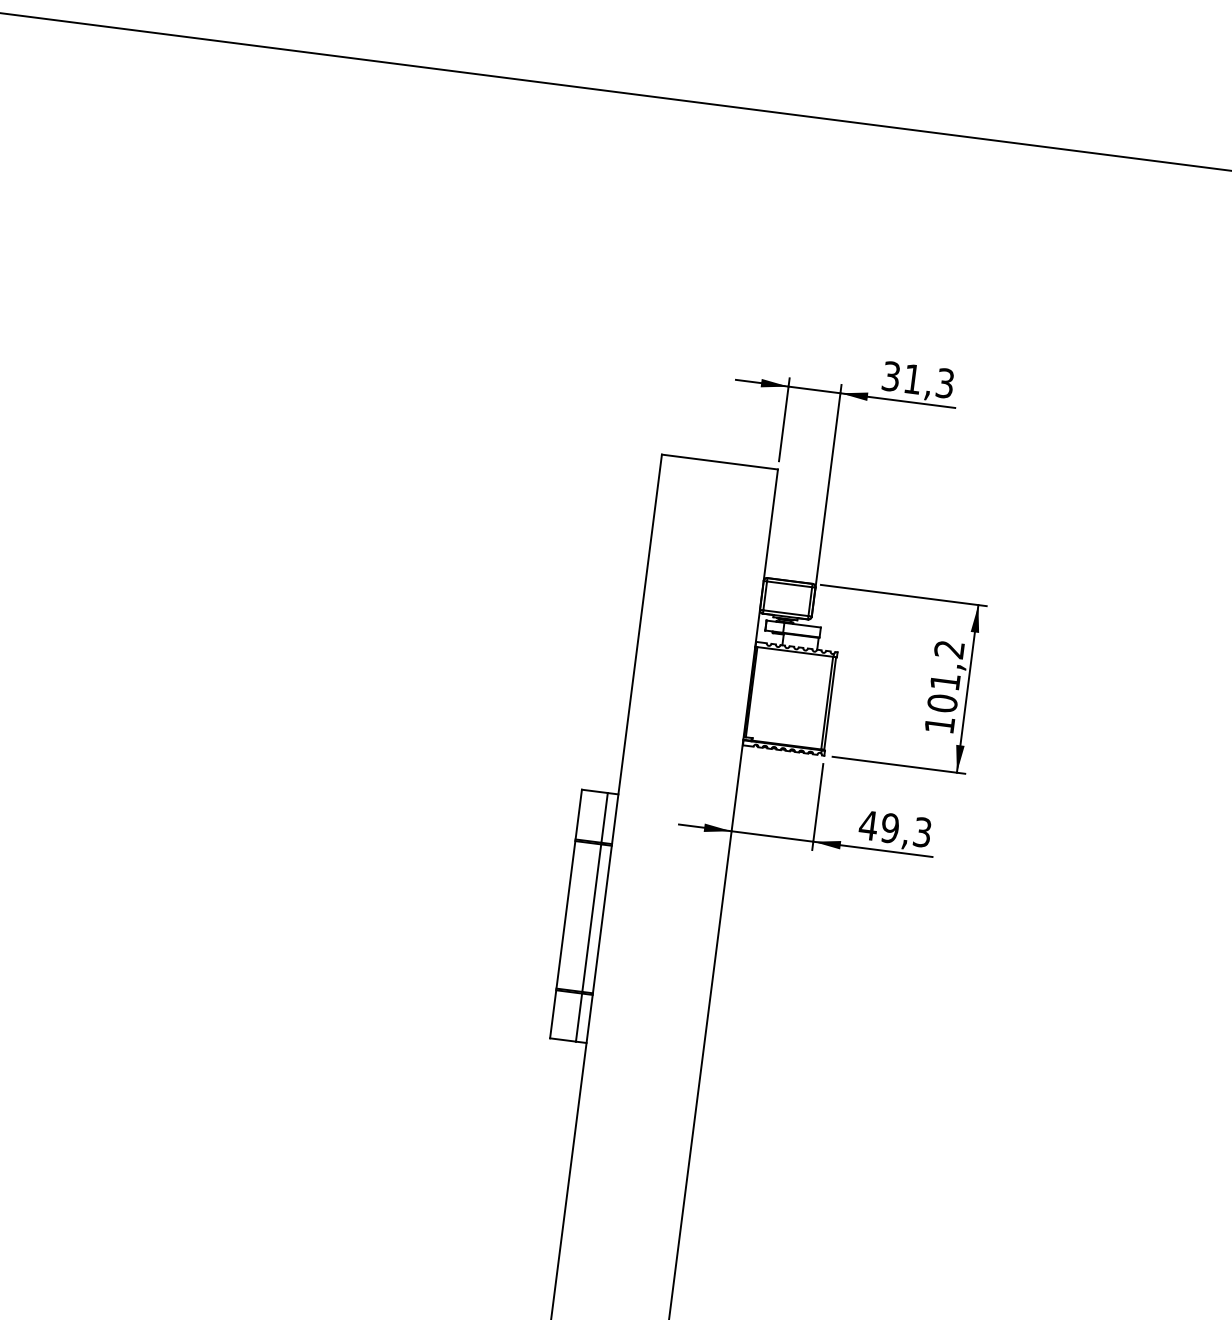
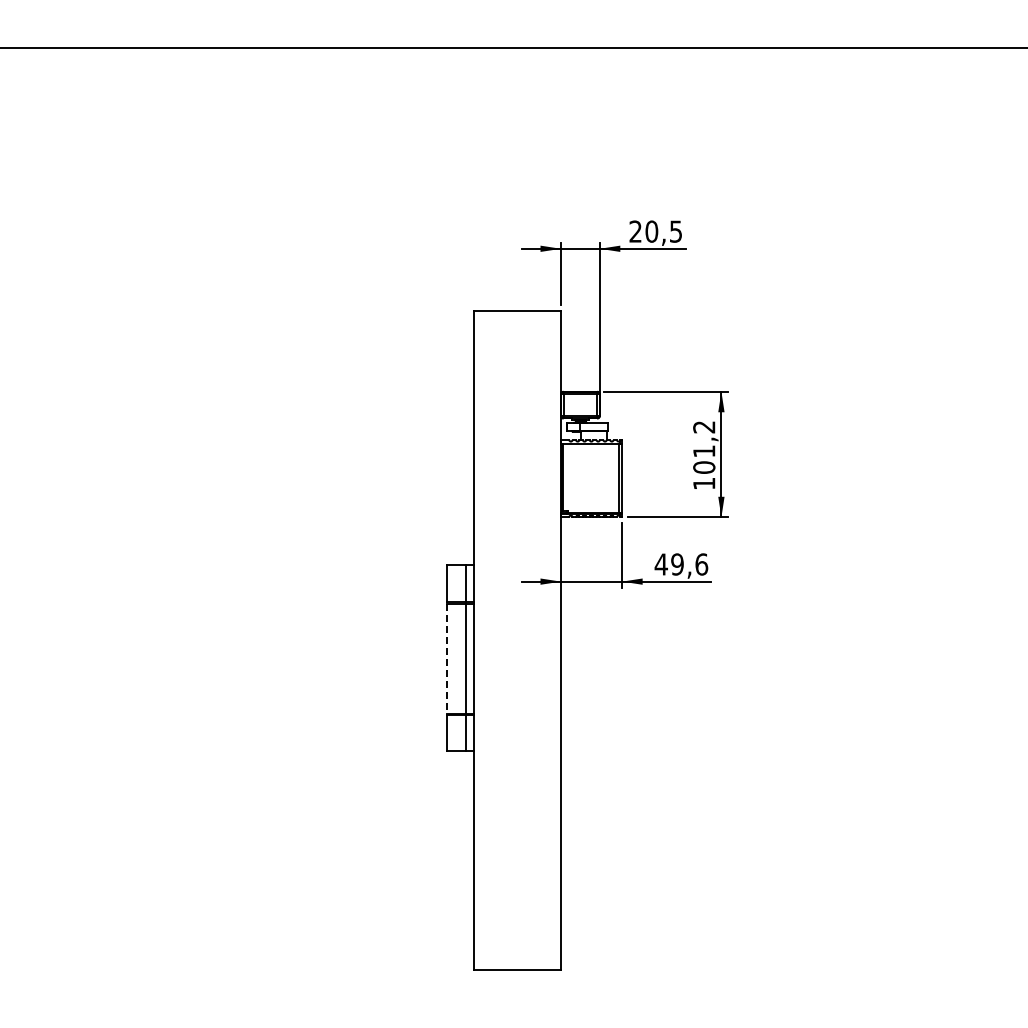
text: (917, 379) -> (655, 231), 31,3 -> 20,5
text: (922, 832) -> (701, 564), 49,3 -> 49,6
line: (565, 915) -> (446, 659), solid -> dashed

